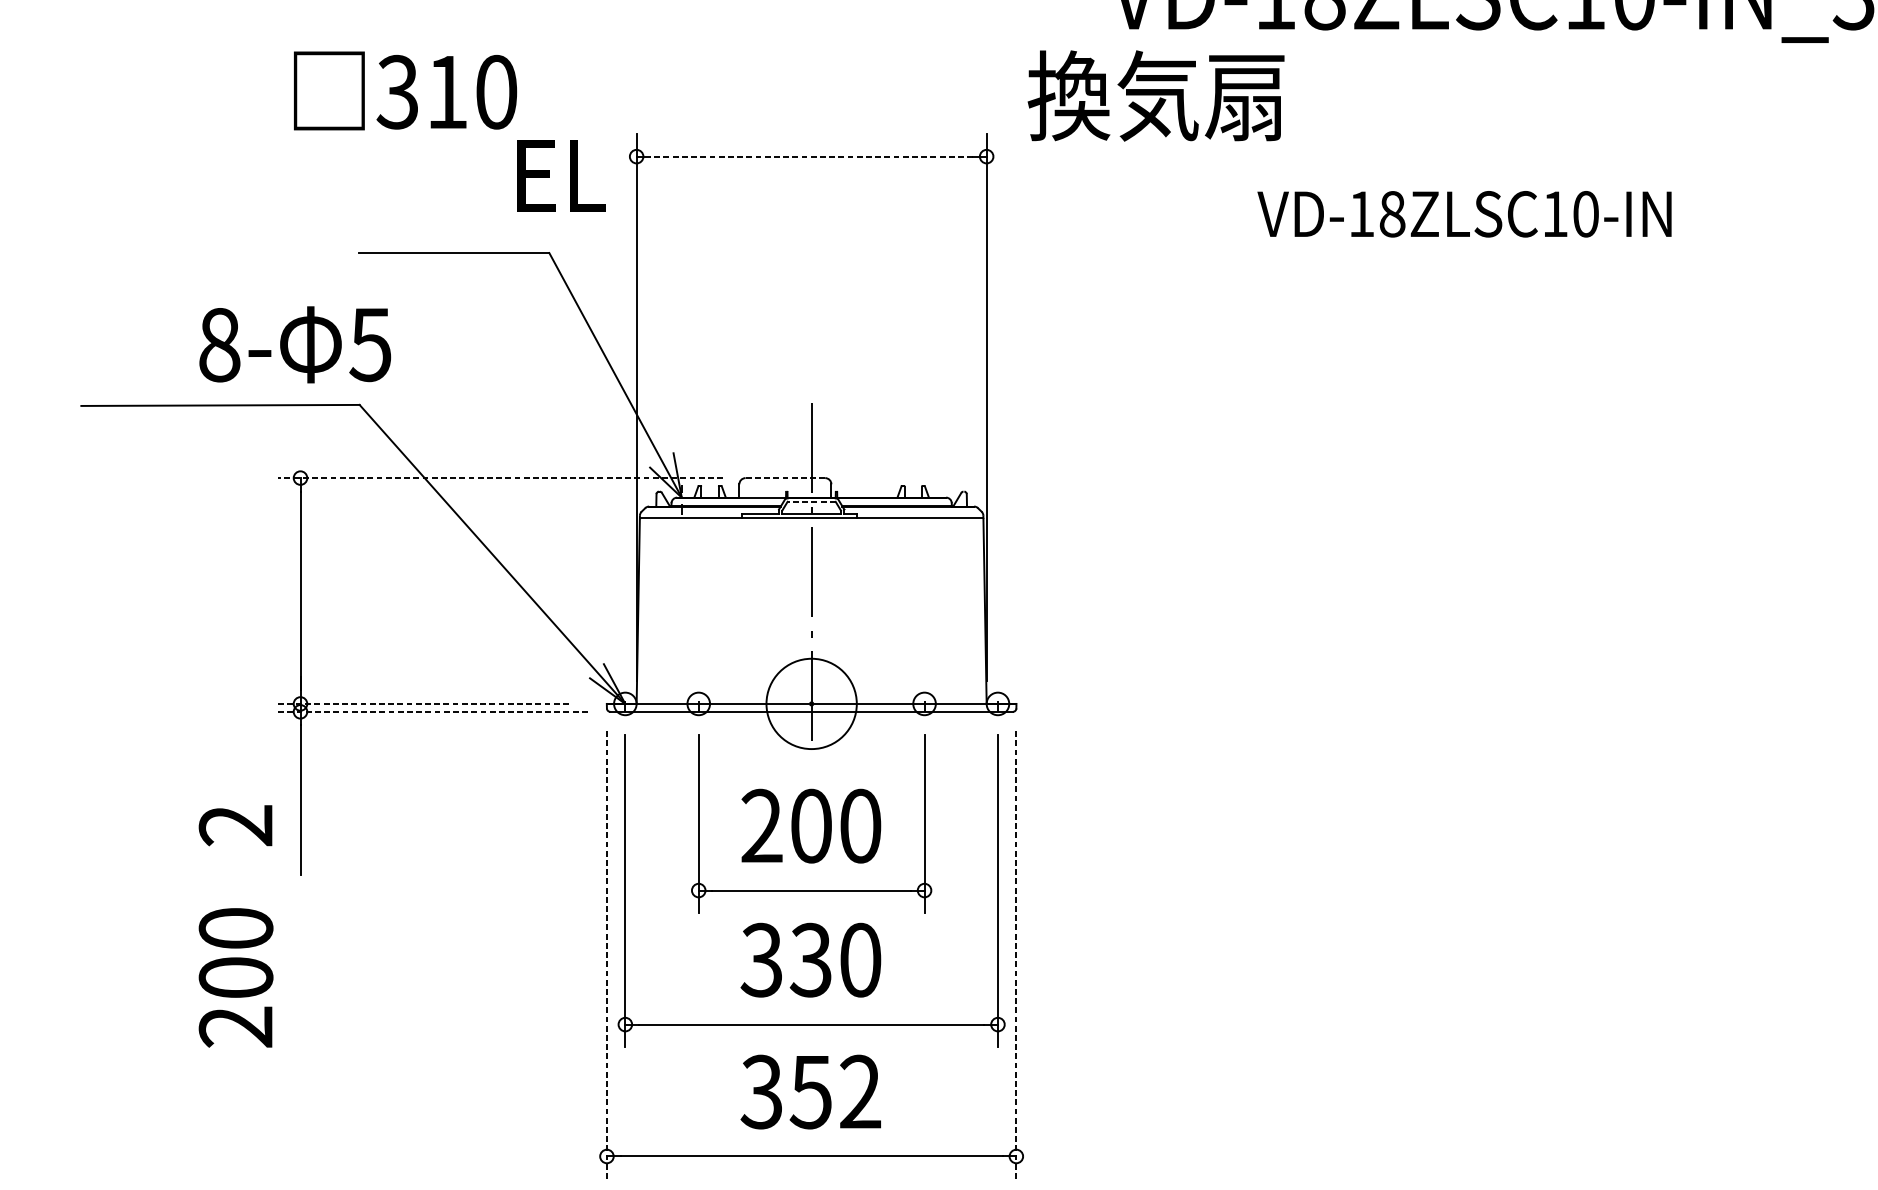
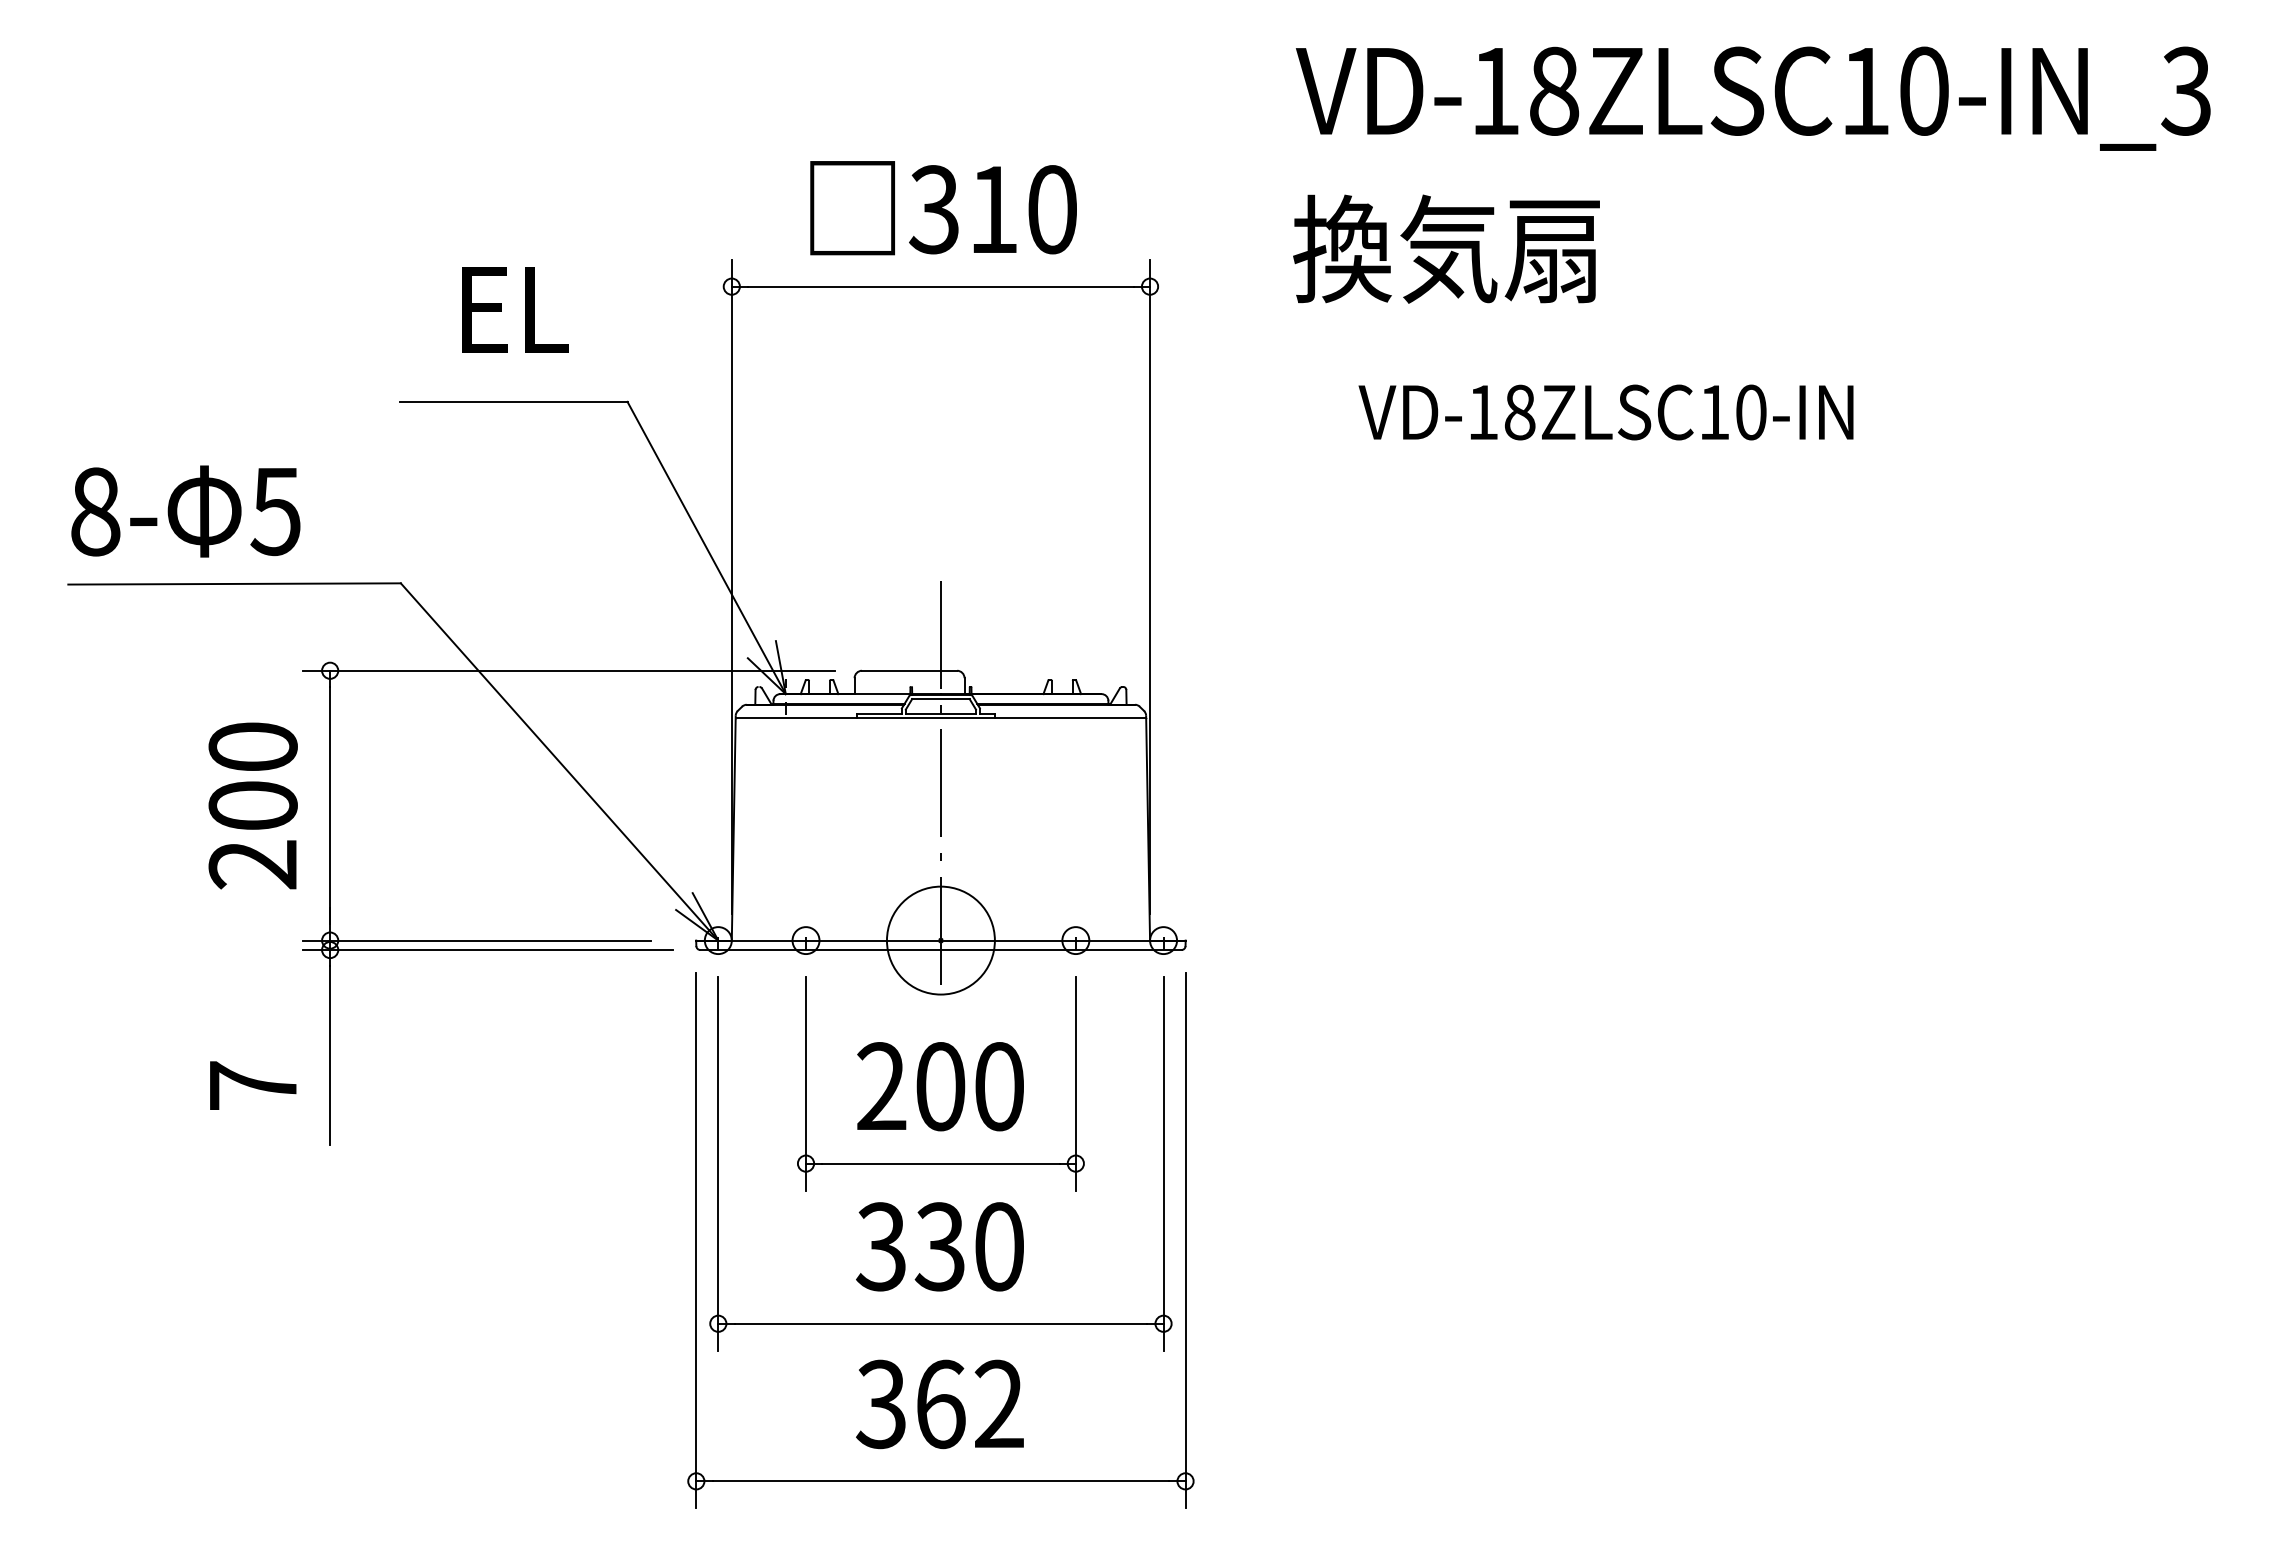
text: (405, 91) -> (943, 208), moved
text: (1156, 95) -> (1446, 248), moved
line: (811, 156) -> (940, 286), dashed -> solid
text: (561, 175) -> (515, 309), moved
text: (1464, 214) -> (1605, 412), moved
text: (294, 344) -> (185, 511), moved
line: (500, 477) -> (569, 670), dashed -> solid
line: (785, 477) -> (909, 670), dashed -> solid
line: (811, 502) -> (940, 699), dashed -> solid
line: (423, 703) -> (477, 940), dashed -> solid
line: (432, 712) -> (487, 950), dashed -> solid
text: (235, 825) -> (252, 1085), 2 -> 7
line: (607, 954) -> (696, 1240), dashed -> solid
line: (1016, 954) -> (1185, 1240), dashed -> solid
text: (235, 977) -> (252, 805), moved
text: (810, 1092) -> (939, 1404), 352 -> 362

